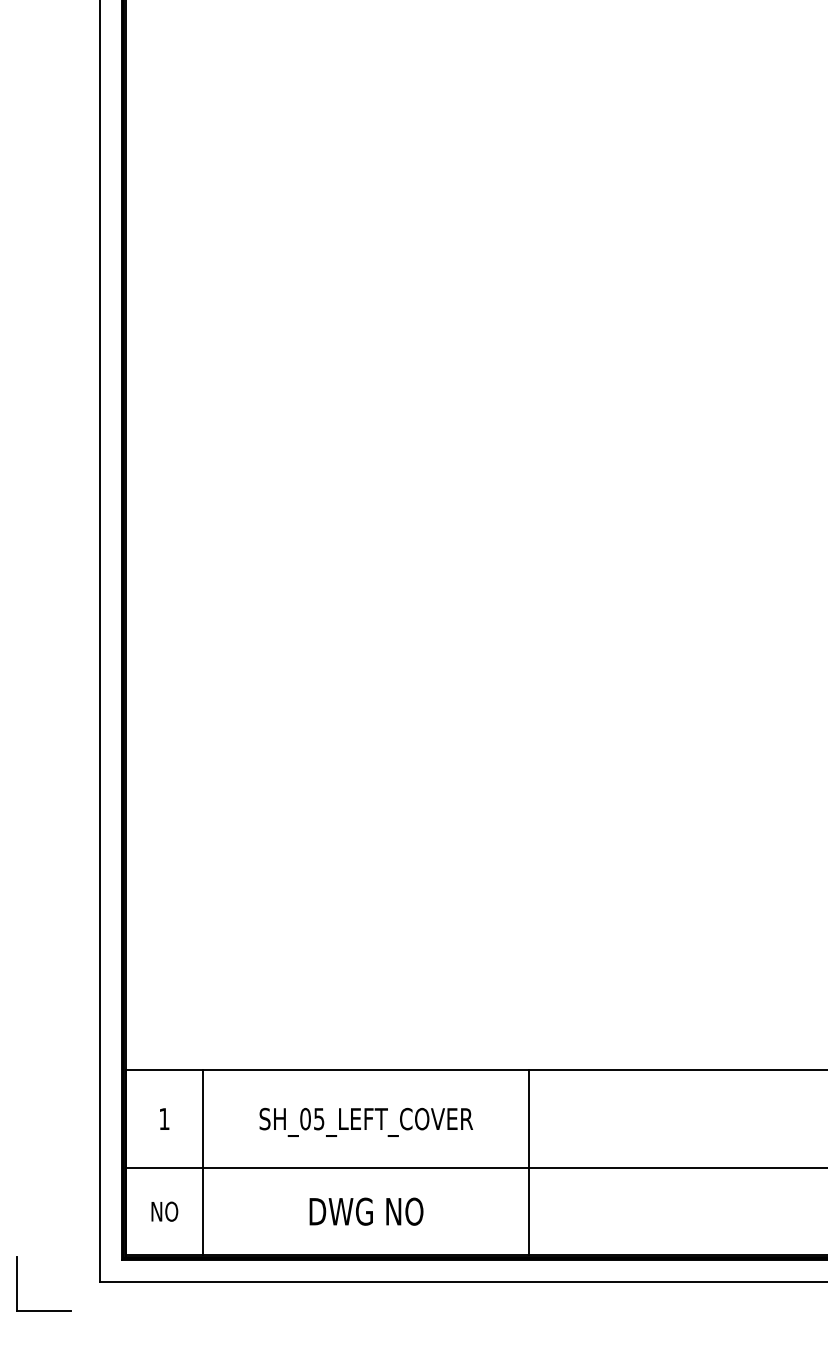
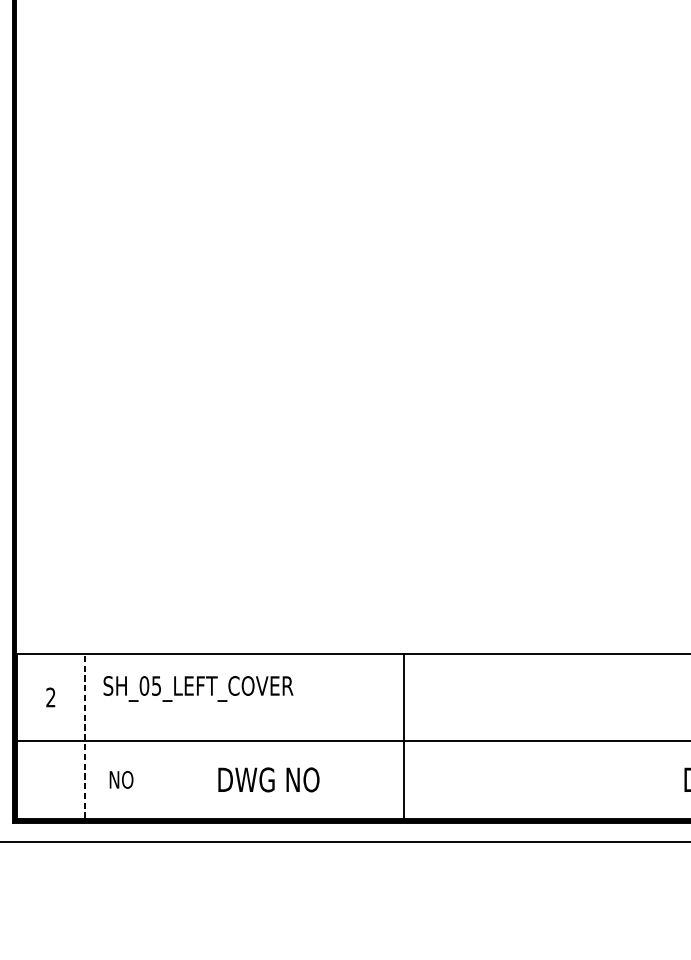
text: (164, 1118) -> (51, 697), 1 -> 2
text: (366, 1121) -> (198, 688), moved
line: (202, 1162) -> (84, 736), solid -> dashed
line: (529, 1162) -> (404, 736), moved
text: (164, 1211) -> (121, 779), moved
text: (366, 1211) -> (268, 779), moved

